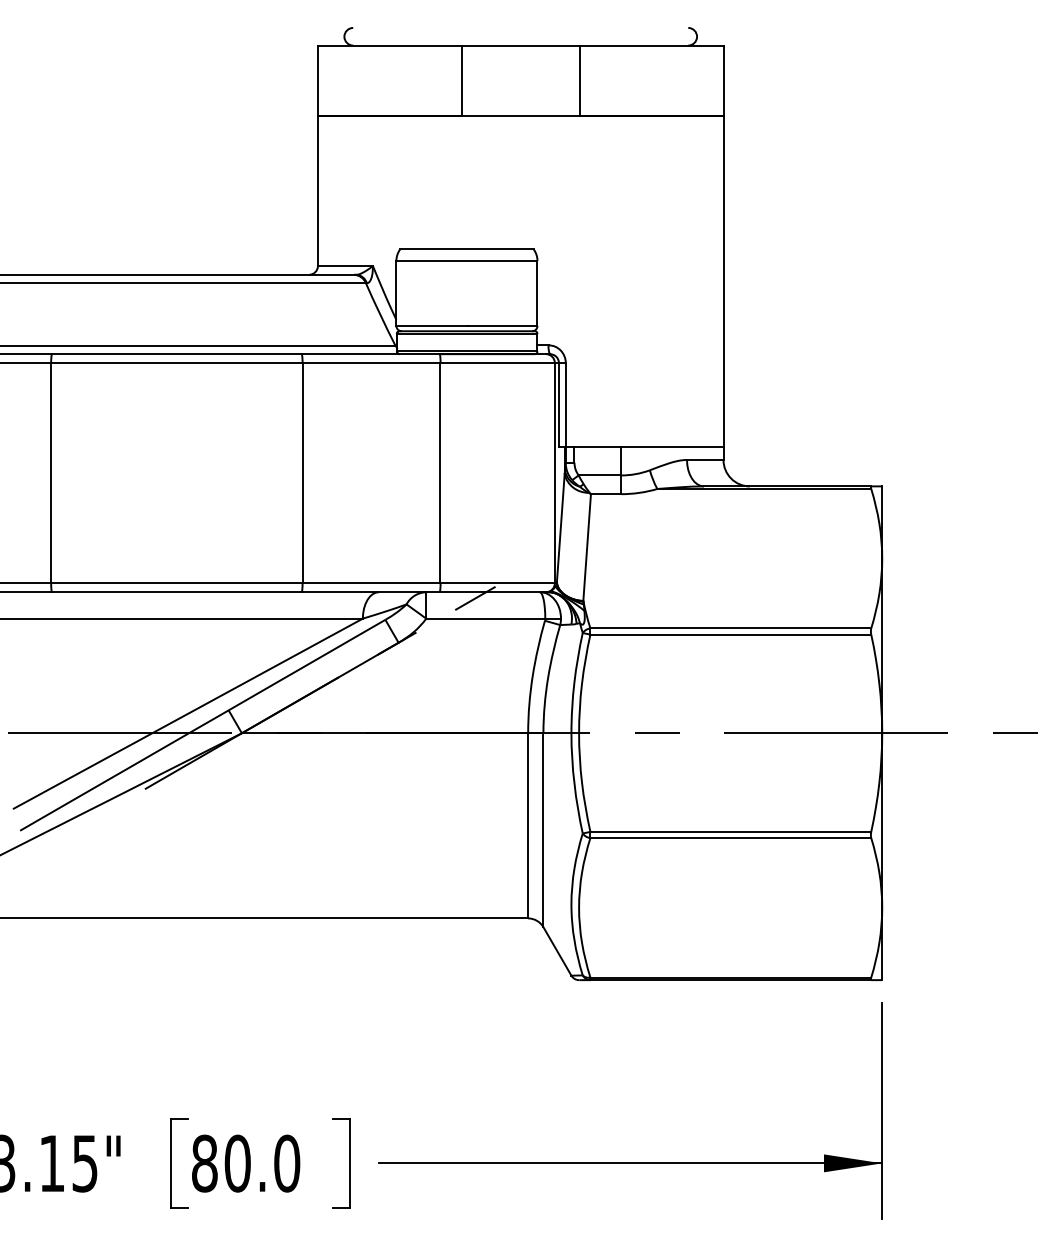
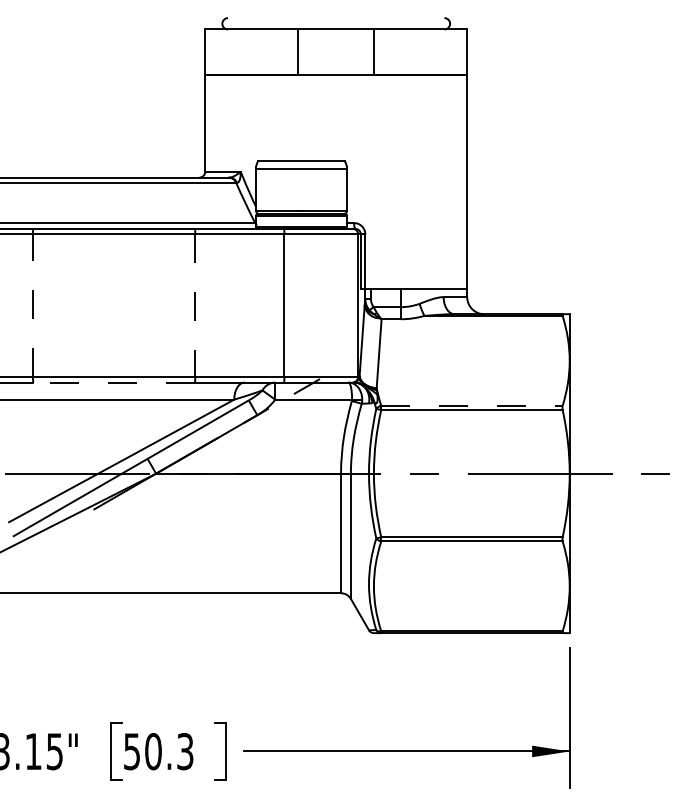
line: (52, 472) -> (33, 305), solid -> dashed
line: (302, 474) -> (195, 306), solid -> dashed
line: (177, 592) -> (114, 382), solid -> dashed
line: (730, 627) -> (471, 405), solid -> dashed
text: (245, 1163) -> (158, 751), 80.0 -> 50.3

